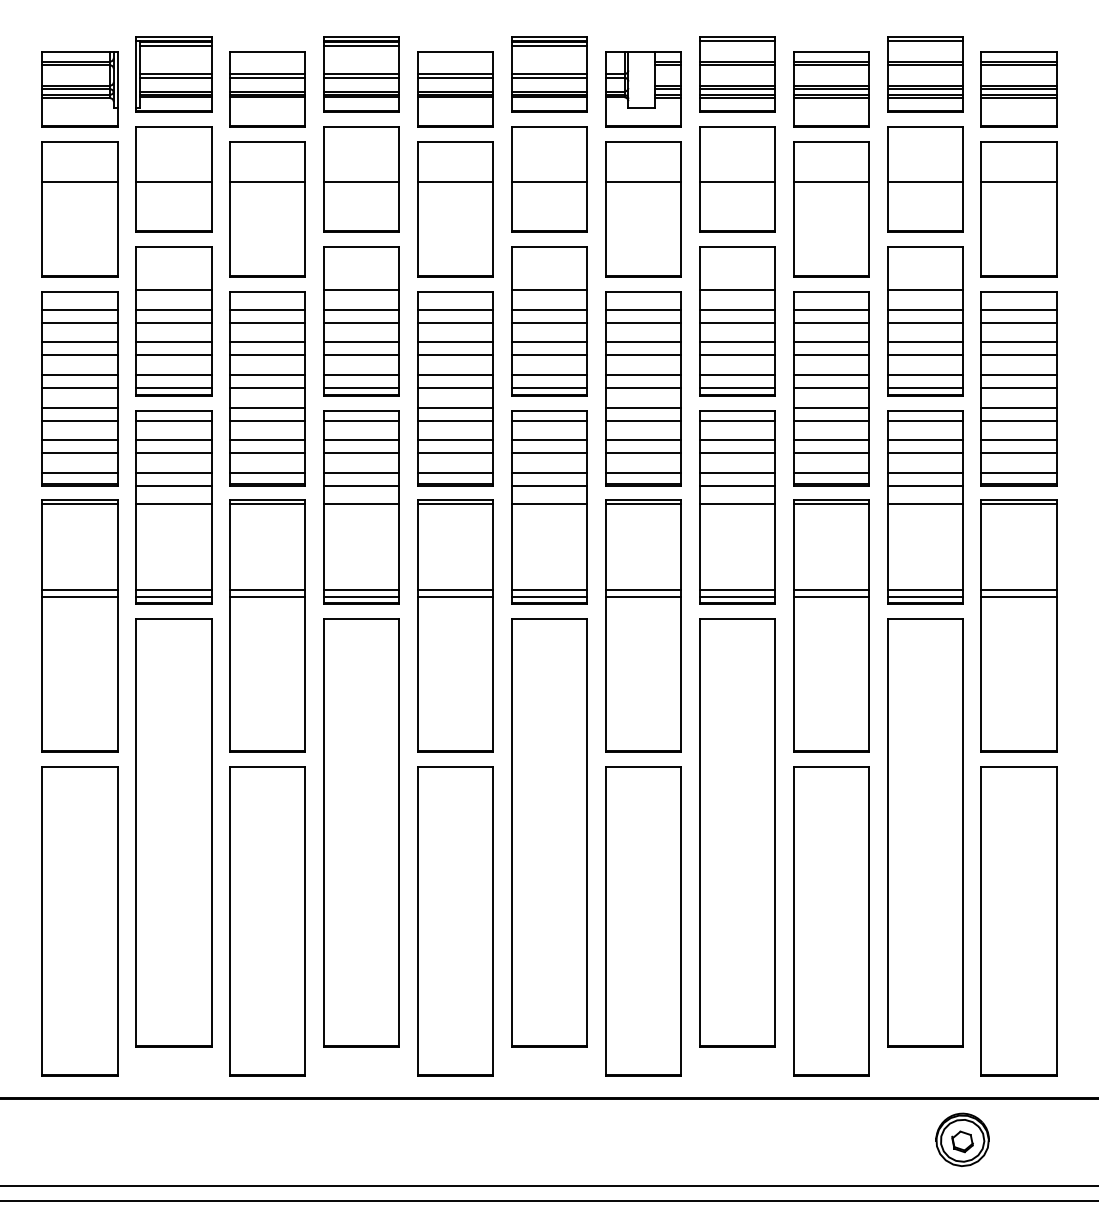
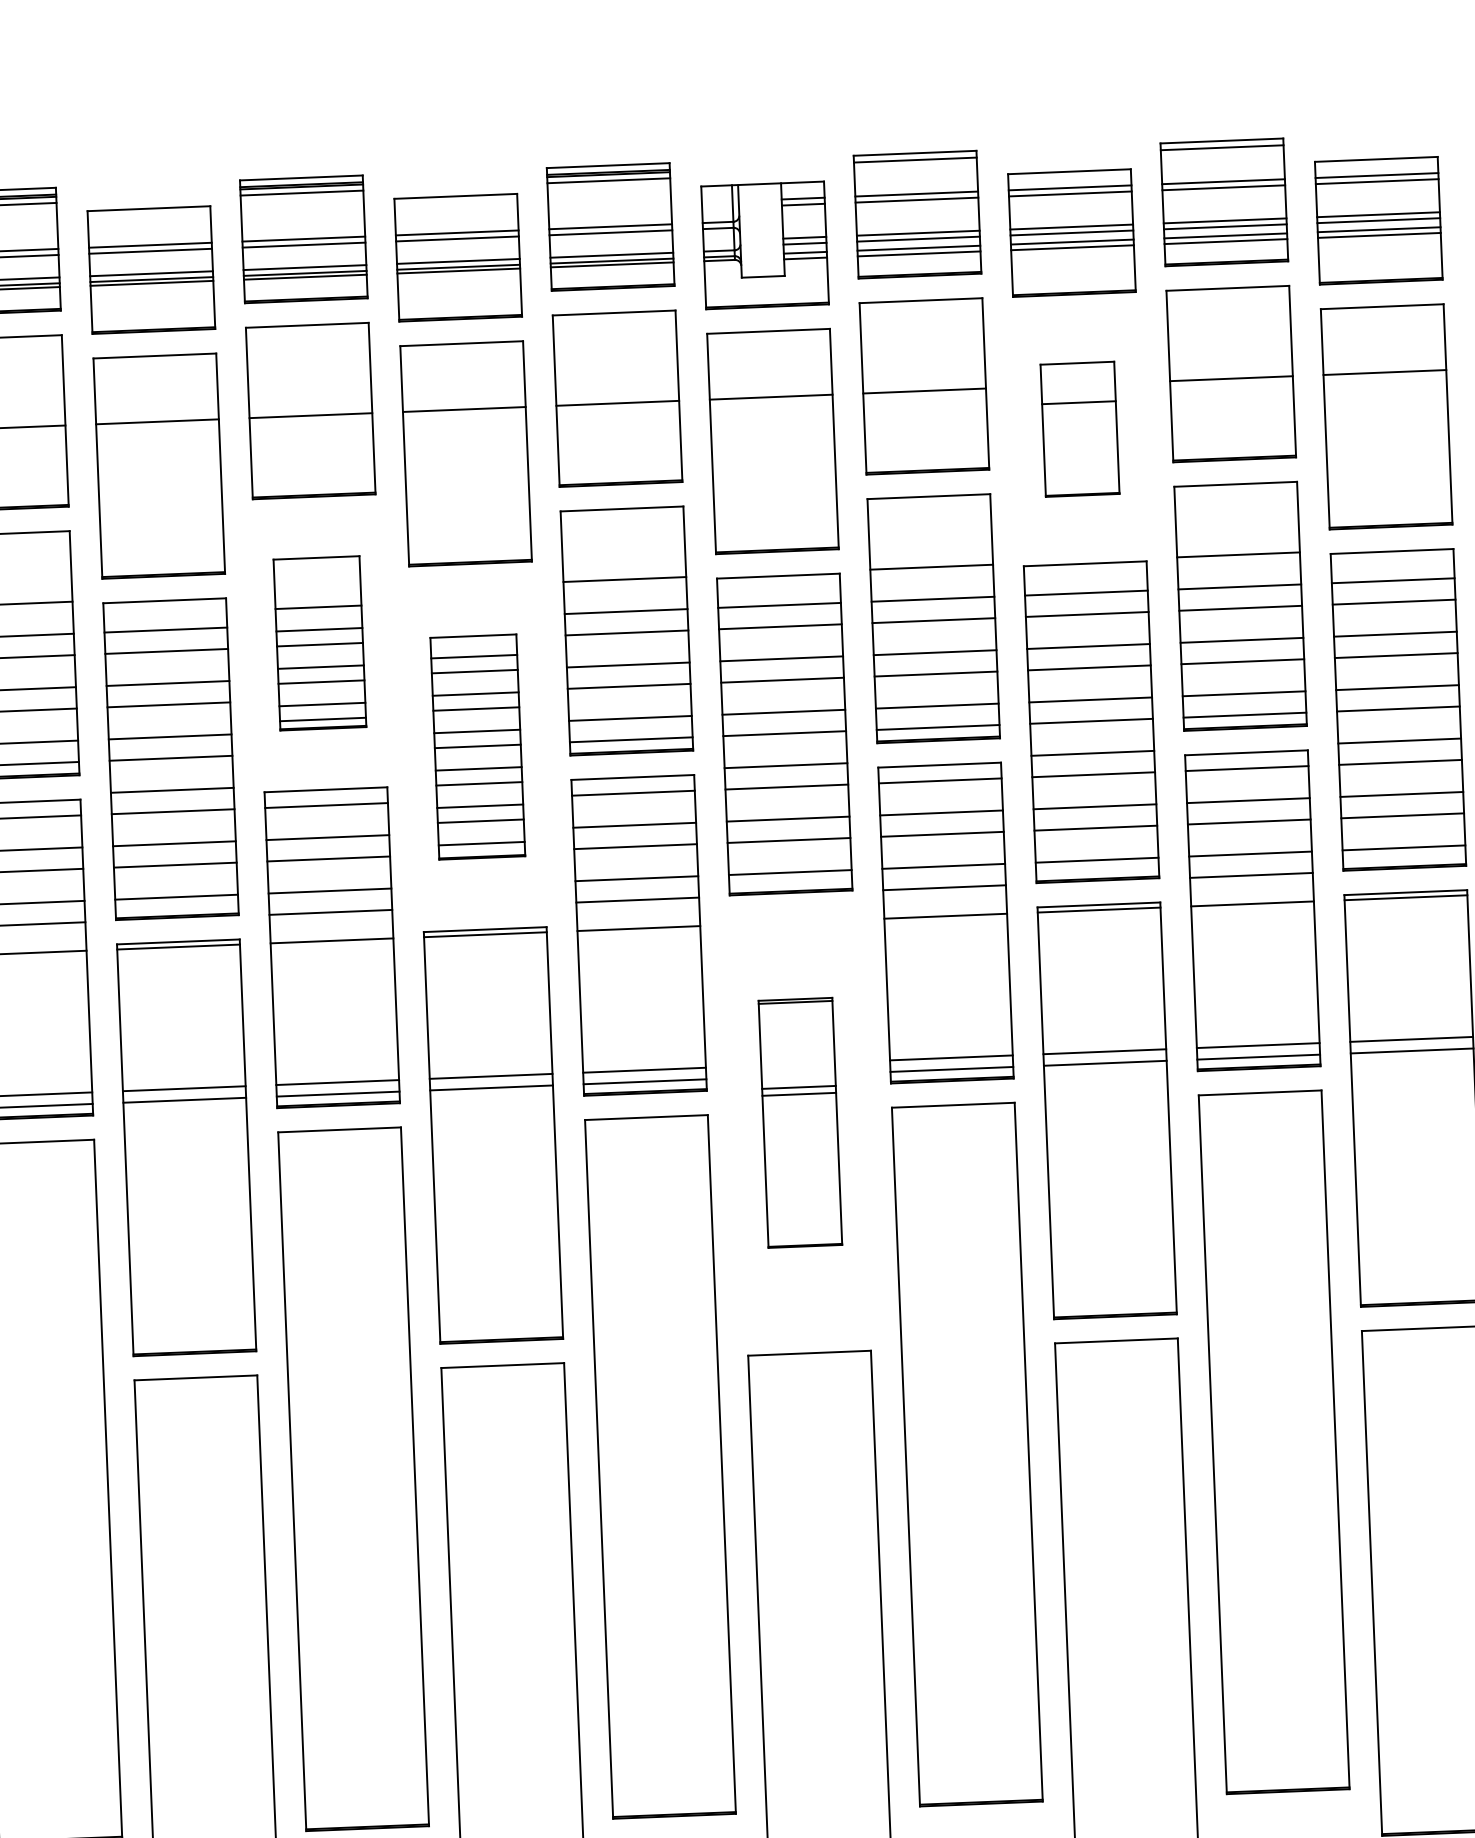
part: (831, 209) -> (1080, 429), size x0.6
part: (361, 321) -> (319, 643), size x0.7
part: (455, 388) -> (477, 746), size x0.7
part: (643, 625) -> (800, 1121), size x0.6

